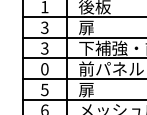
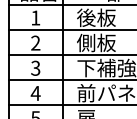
text: (94, 27) -> (96, 42), 扉 -> 側板
text: (44, 28) -> (35, 43), 3 -> 2
text: (44, 69) -> (35, 93), 0 -> 4

